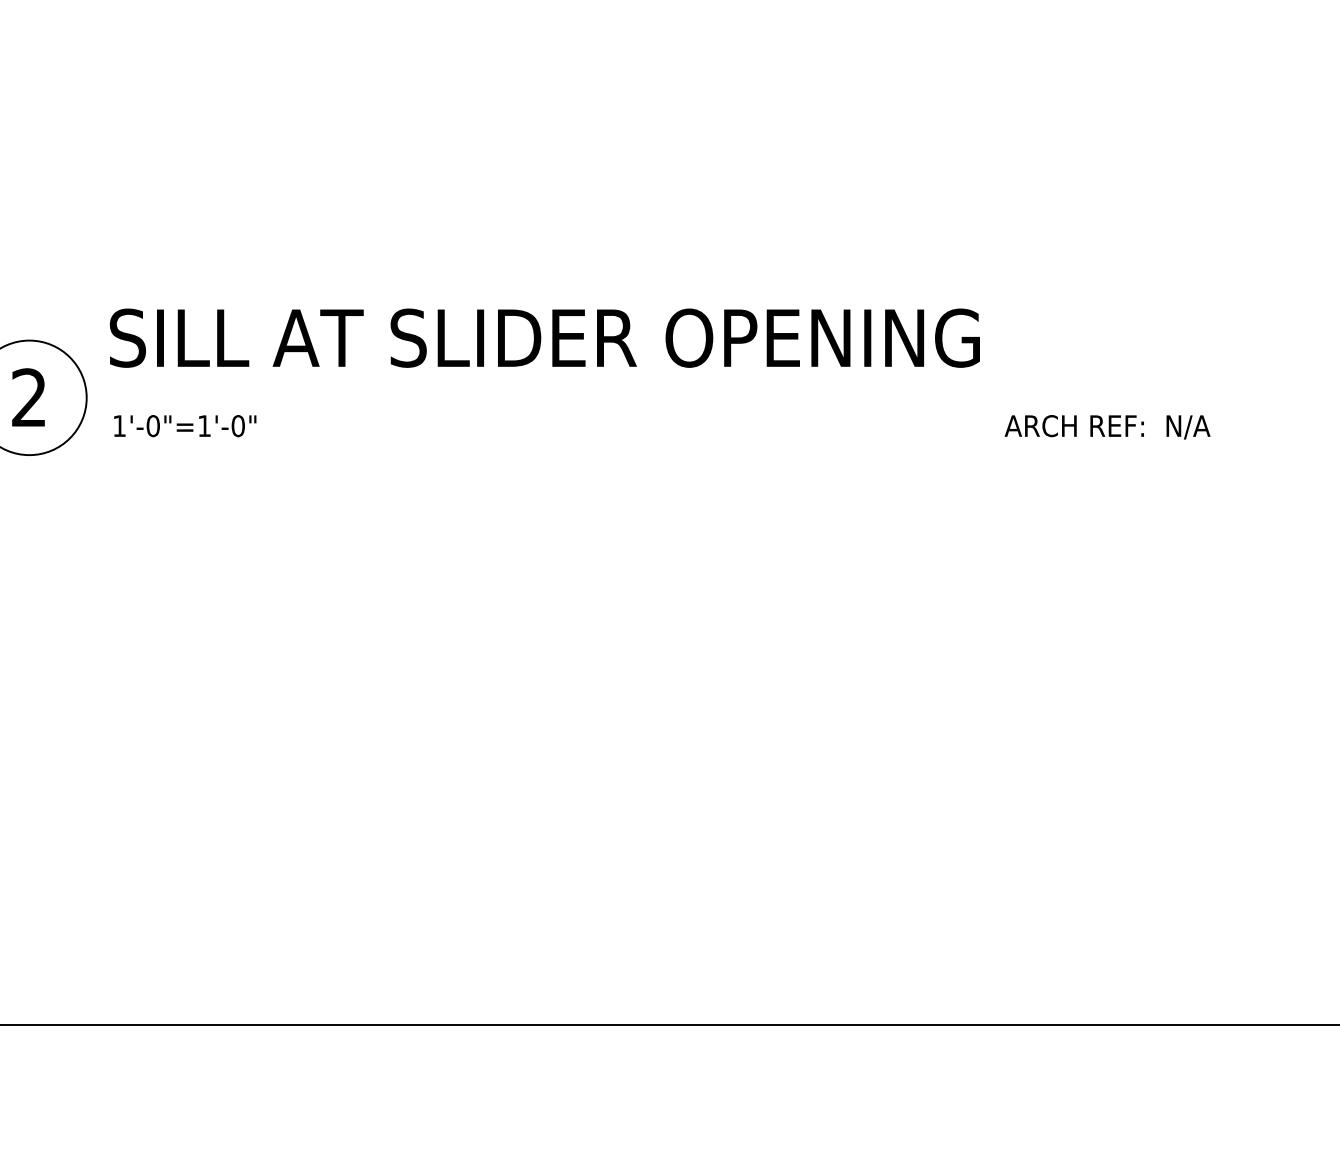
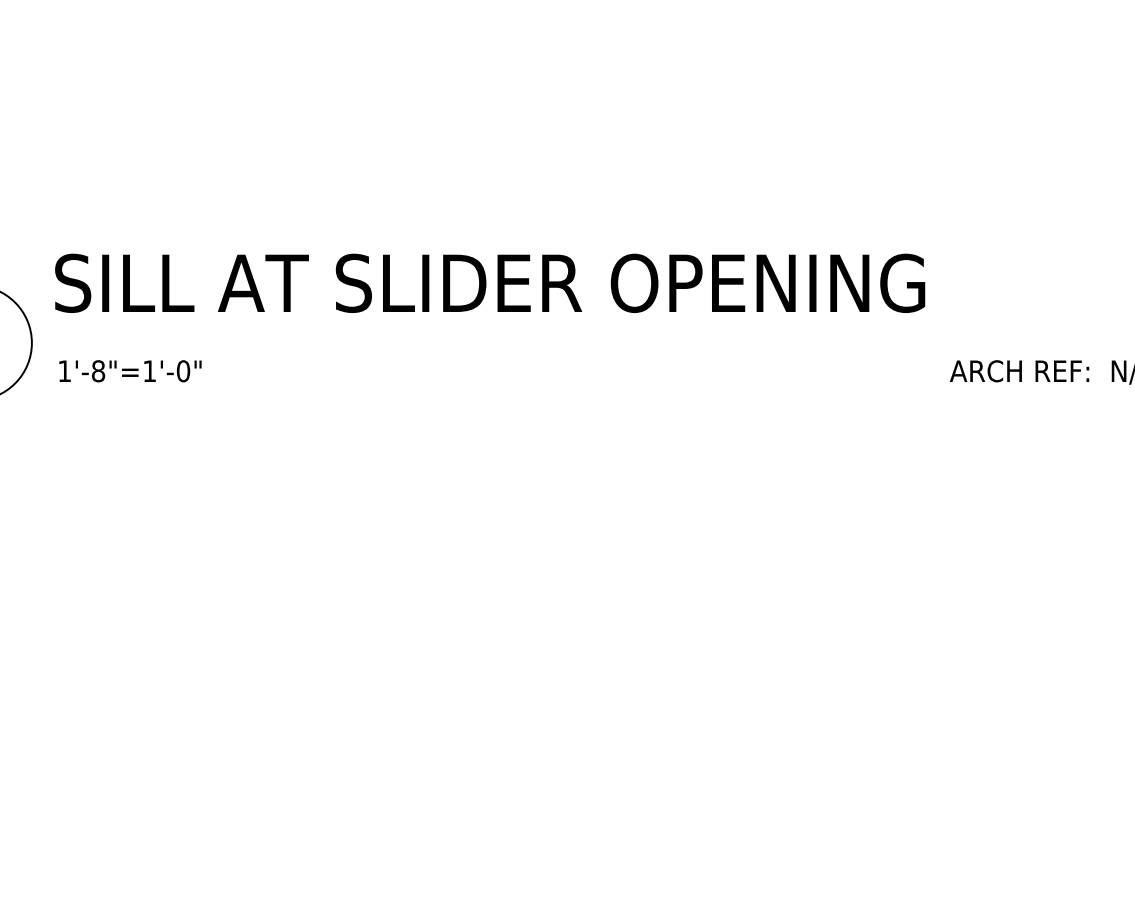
text: (152, 425) -> (97, 370), 1'-0"=1'-0" -> 1'-8"=1'-0"

